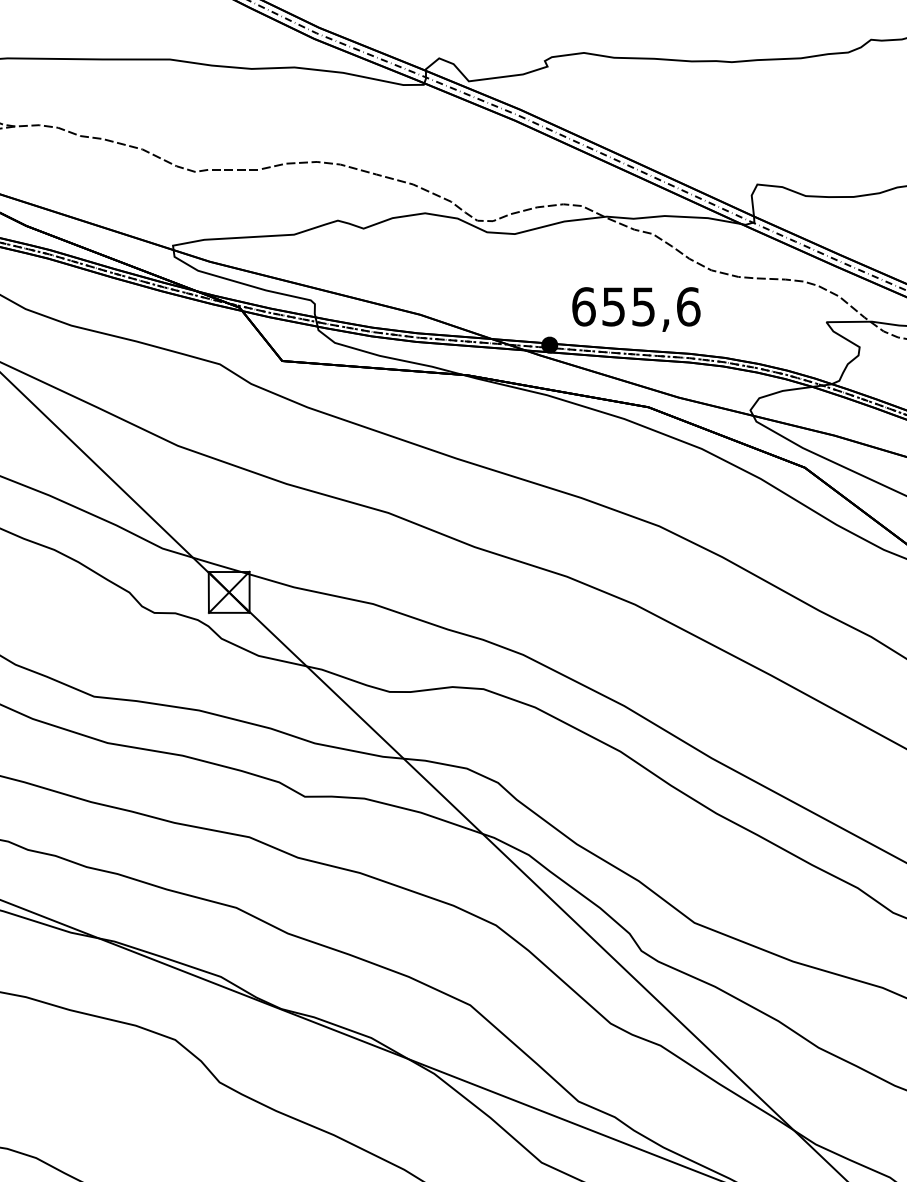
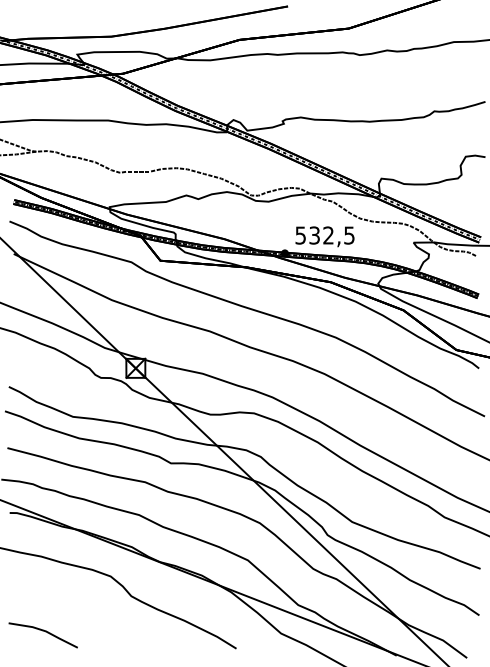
text: (634, 306) -> (324, 235), 655,6 -> 532,5

